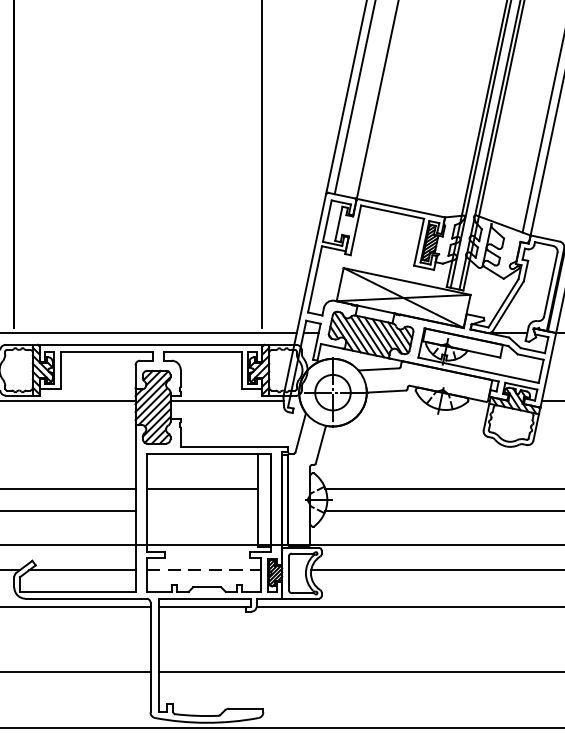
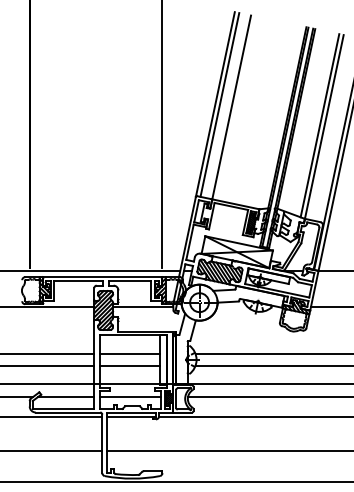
line: (201, 510) -> (129, 365), added
line: (203, 570) -> (130, 397), dashed -> solid

